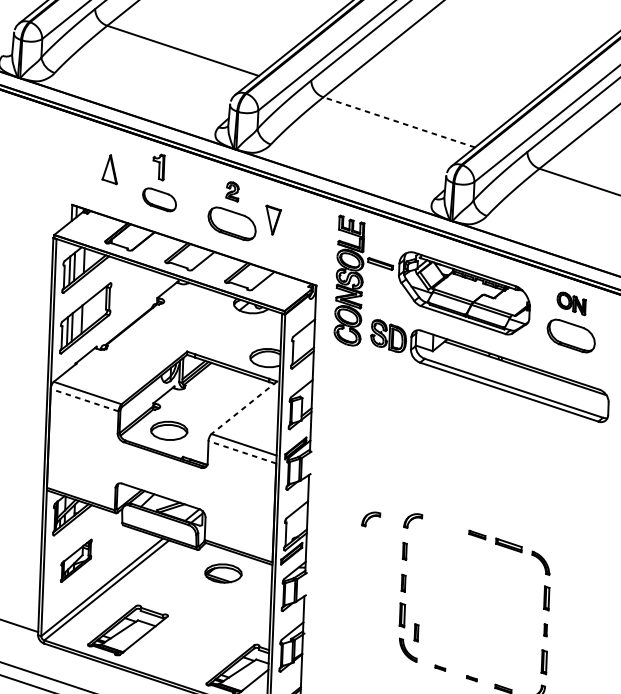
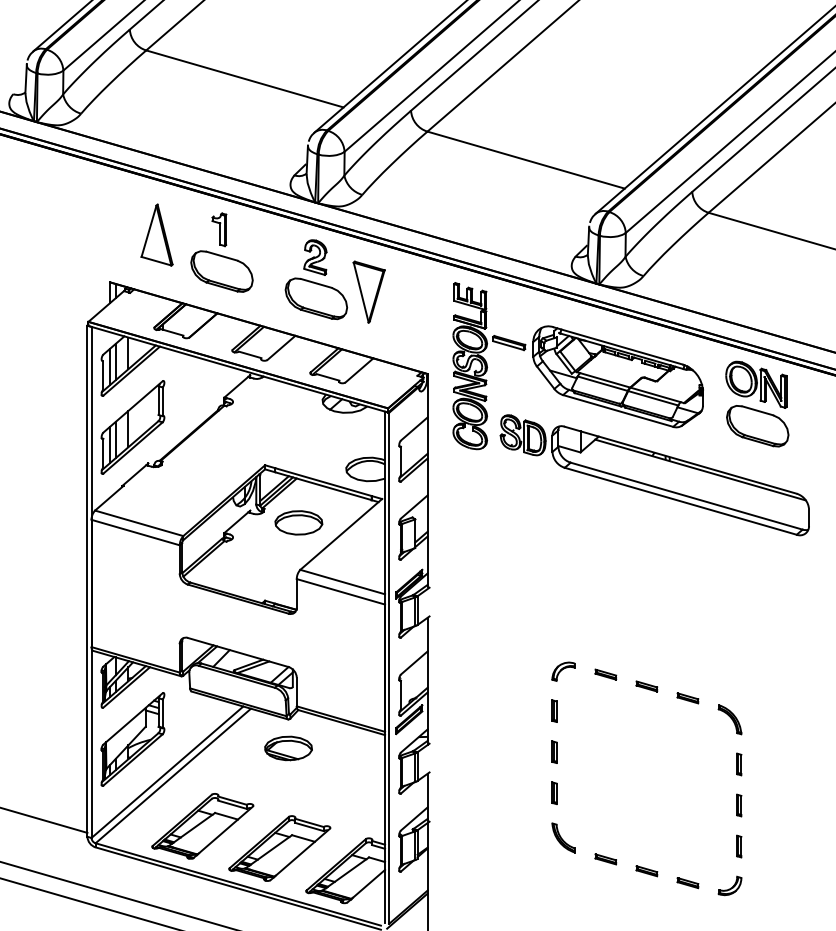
line: (399, 122) -> (526, 160), dashed -> solid
part: (109, 169) -> (156, 234), size x1.67
part: (232, 191) -> (315, 257), size x1.43
part: (159, 199) -> (221, 271), size x1.43
part: (272, 219) -> (368, 291), size x1.67
part: (571, 303) -> (756, 384), size x1.67
line: (84, 400) -> (135, 532), dashed -> solid
line: (243, 407) -> (340, 534), dashed -> solid
part: (168, 430) -> (298, 522), moved
line: (242, 452) -> (340, 591), dashed -> solid
part: (371, 519) -> (509, 671), removed
part: (445, 524) -> (605, 674), added
part: (508, 545) -> (687, 698), size x0.62
part: (76, 560) -> (132, 739), size x1.67
part: (223, 573) -> (288, 748), moved
part: (547, 598) -> (739, 764), size x0.71
part: (402, 614) -> (554, 792), size x0.71
part: (545, 630) -> (739, 805), size x1.43
part: (416, 632) -> (573, 814), removed
part: (187, 649) -> (279, 848), added
part: (544, 662) -> (739, 846), size x0.71
part: (440, 668) -> (605, 859), size x1.67
part: (471, 678) -> (646, 871), size x1.67

